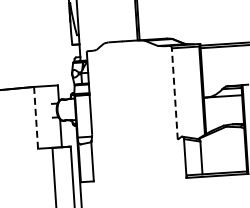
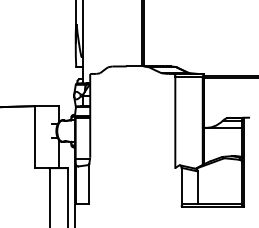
line: (175, 94) -> (175, 122), dashed -> solid
line: (36, 118) -> (35, 137), dashed -> solid

